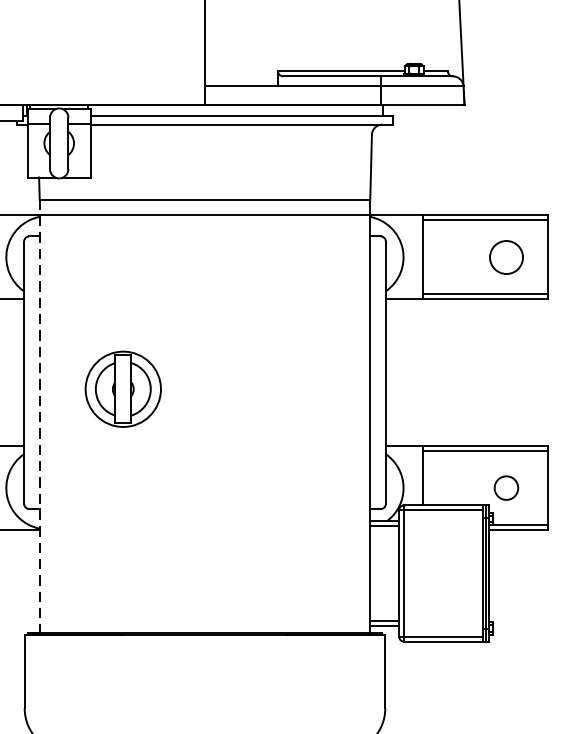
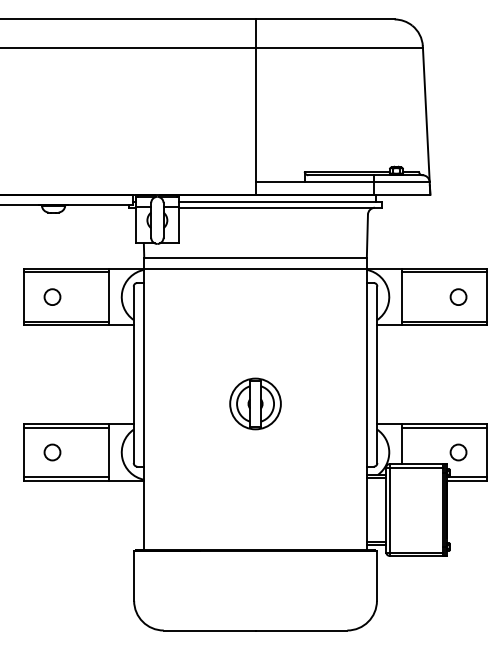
circle: (506, 256) -> (458, 296), size x0.71
part: (123, 388) -> (255, 403), moved
line: (40, 415) -> (144, 403), dashed -> solid

